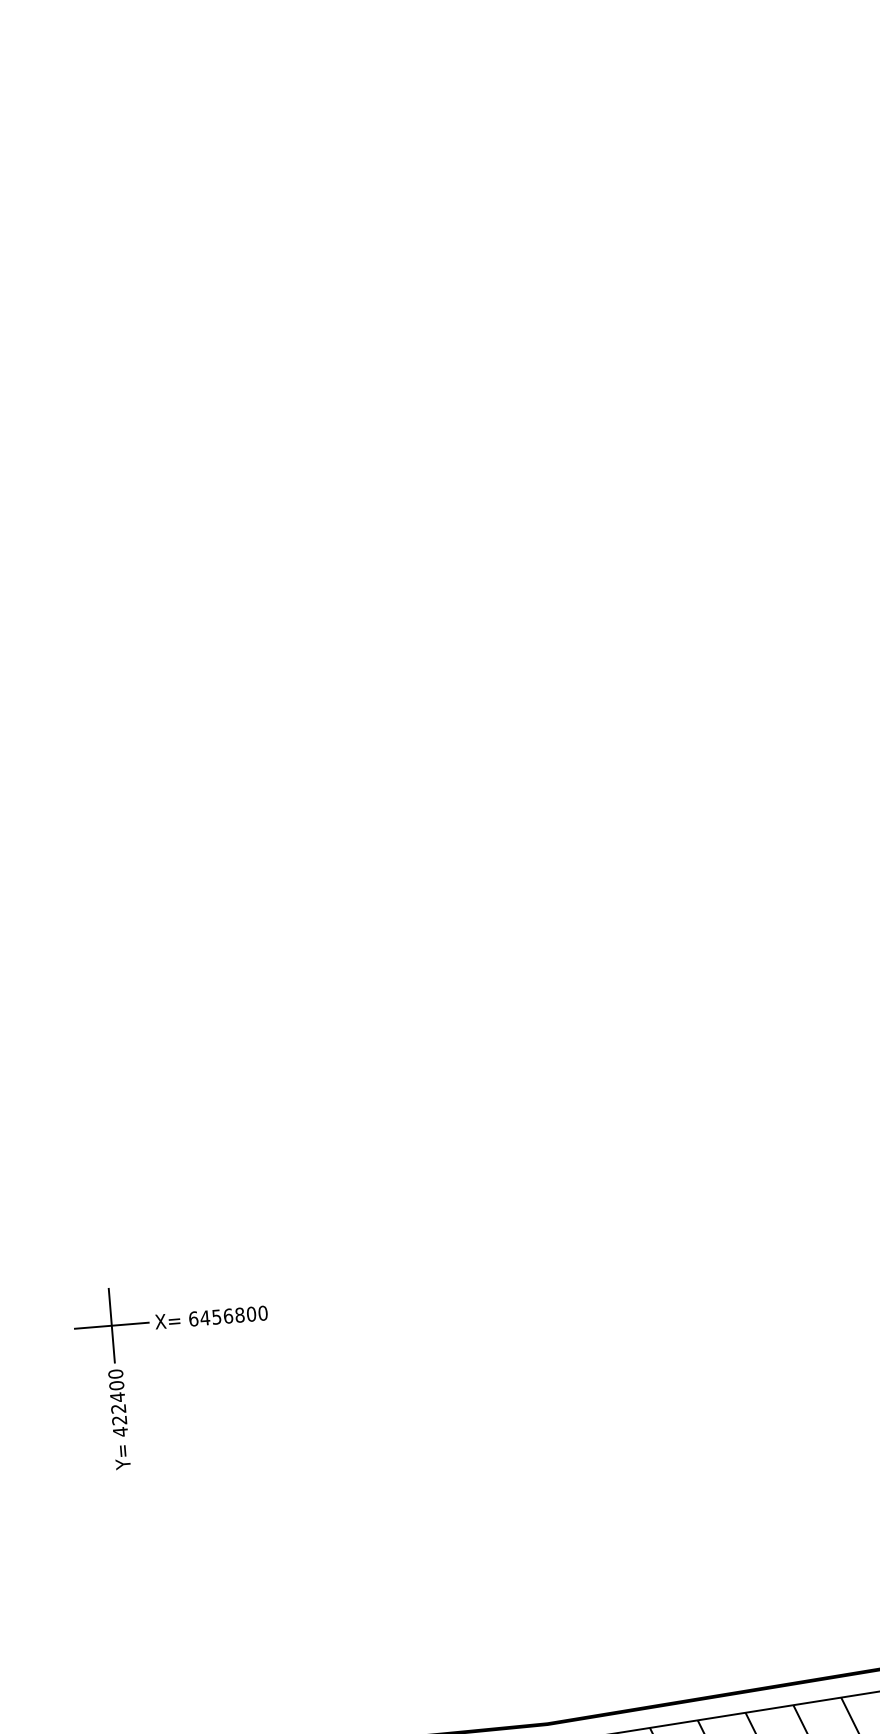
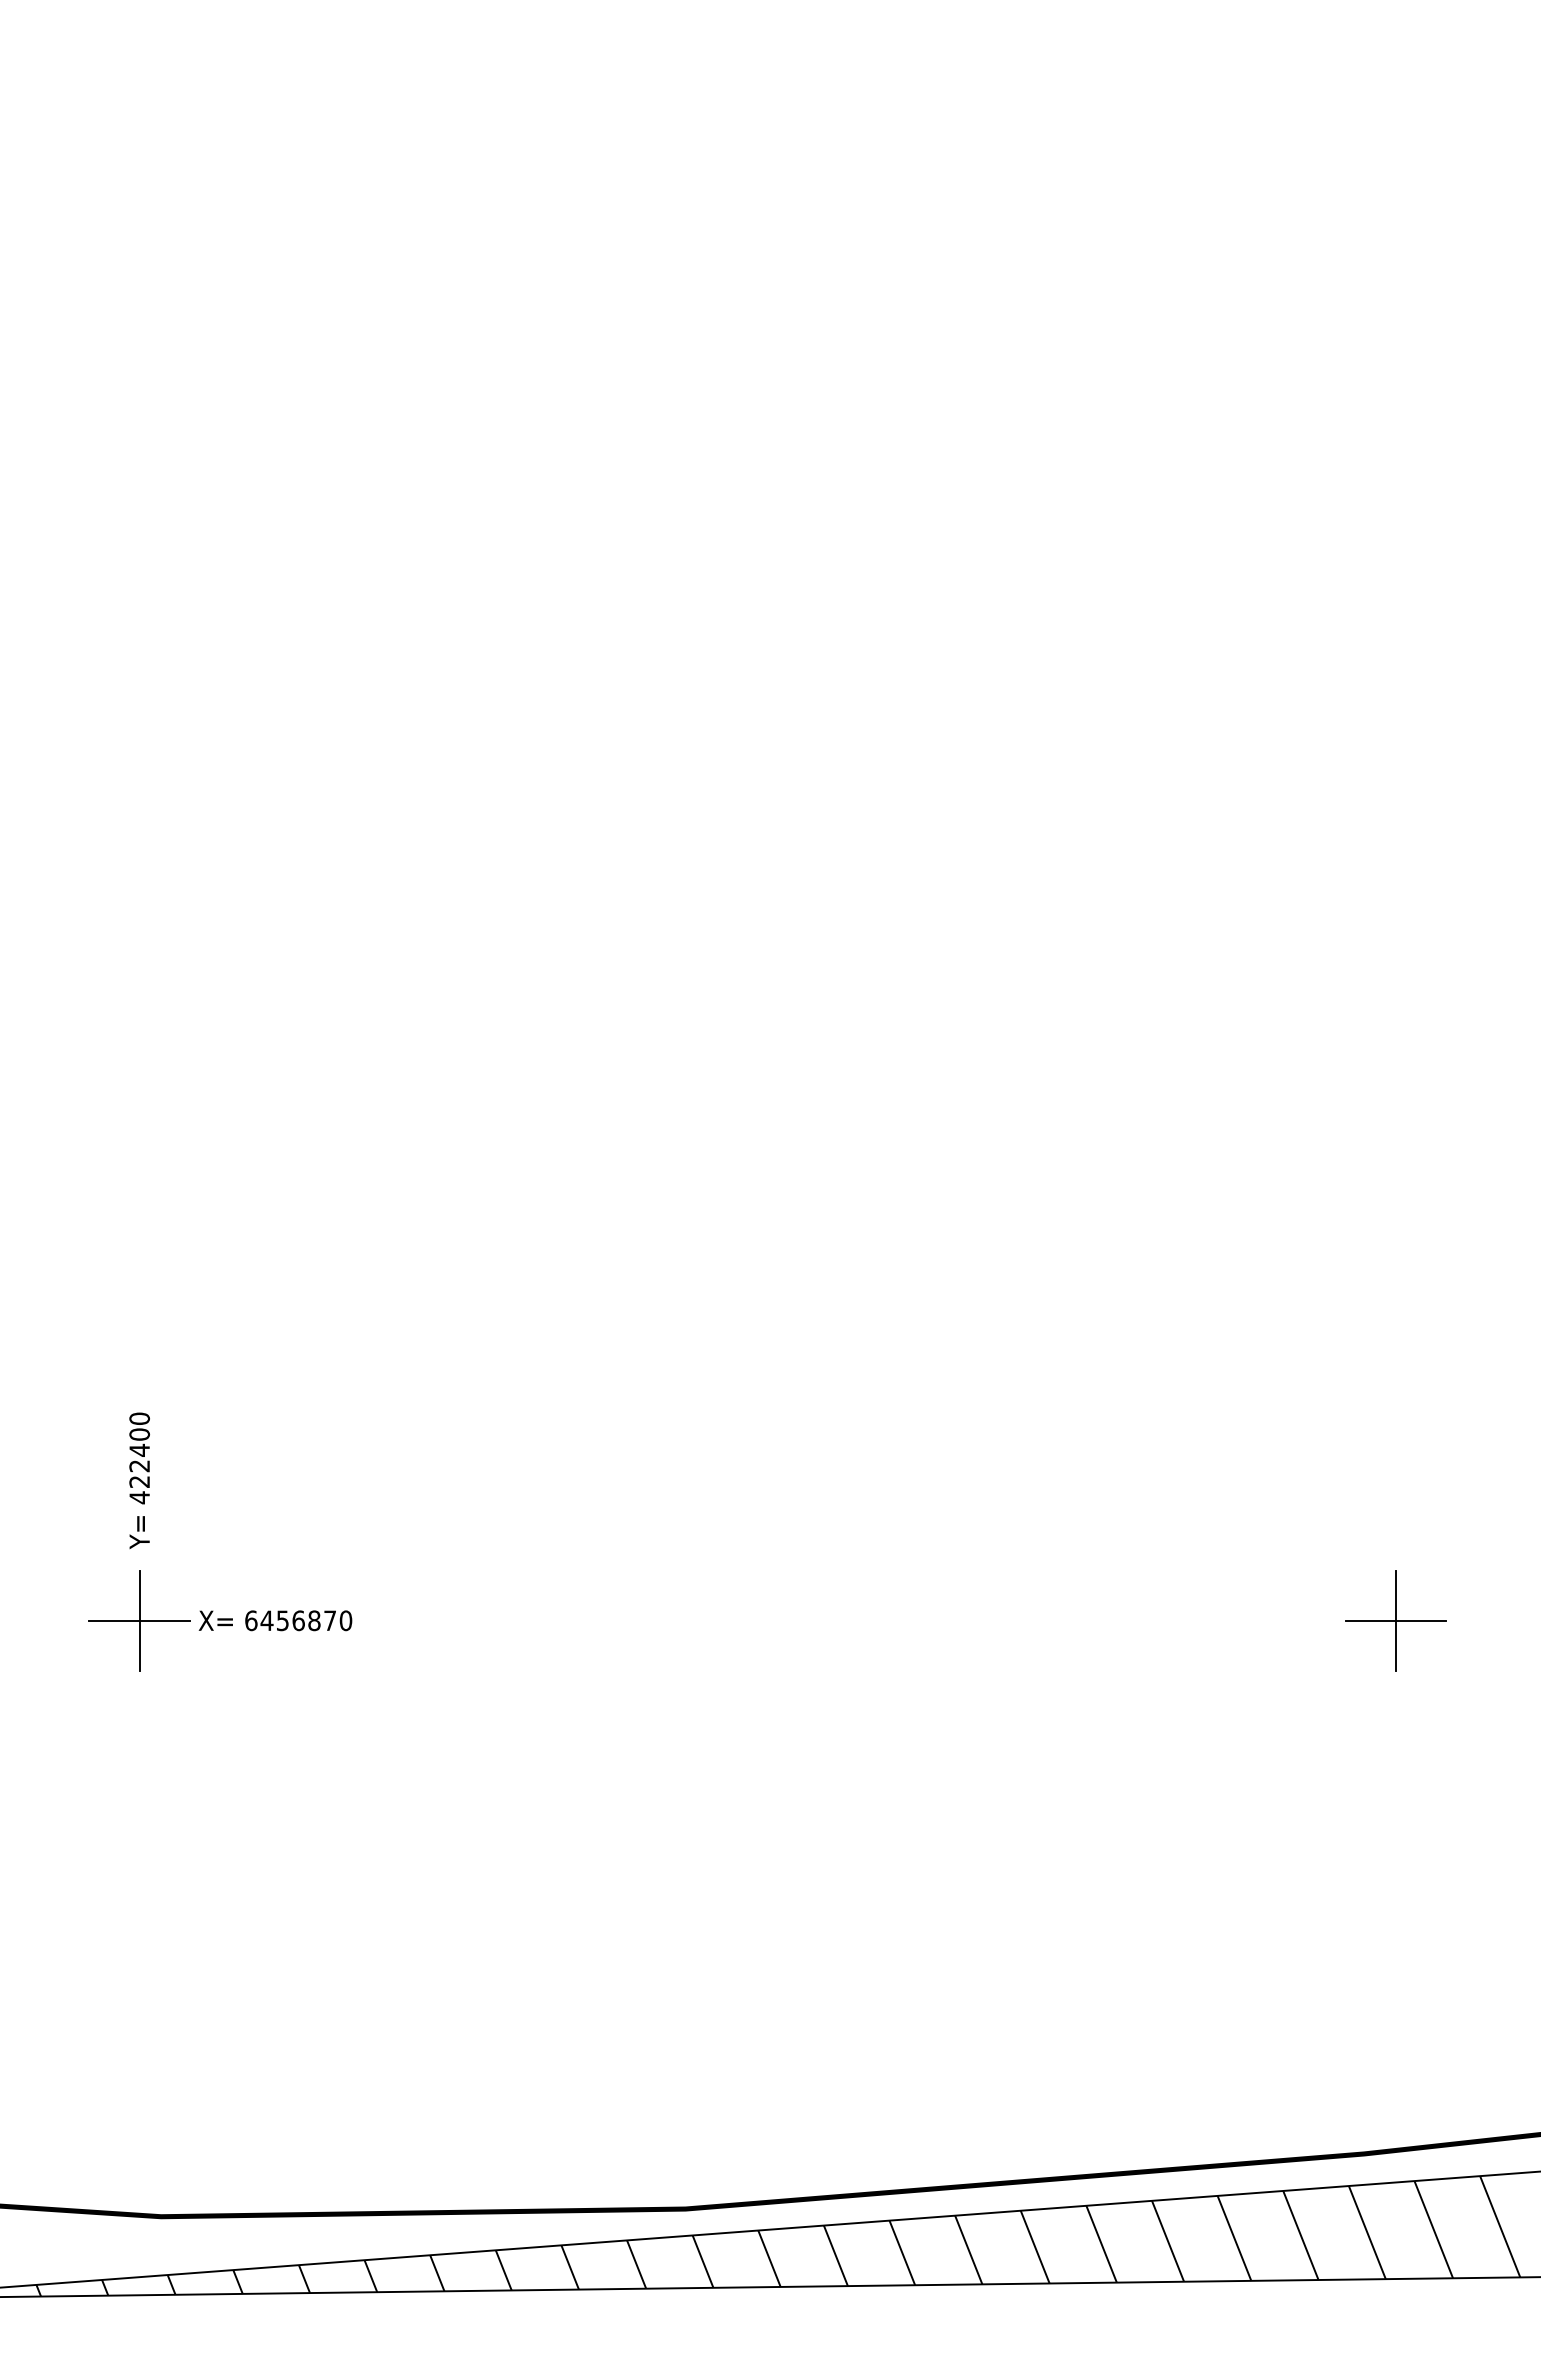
text: (251, 1314) -> (330, 1620), 6456800 -> 6456870
text: (119, 1419) -> (139, 1480), moved

